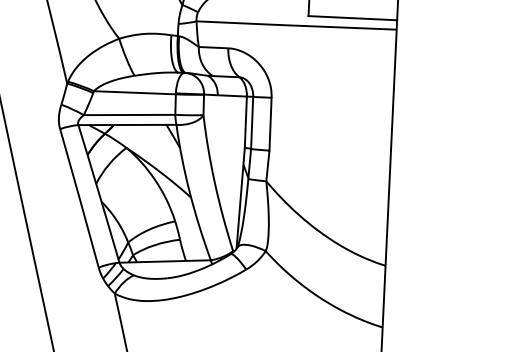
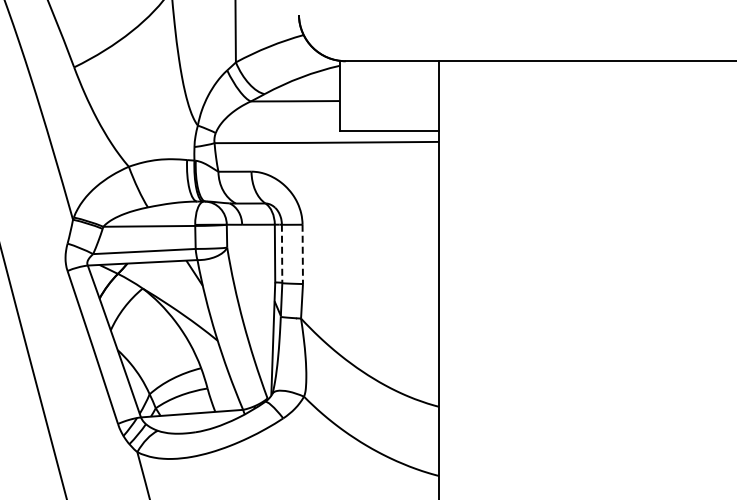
line: (252, 123) -> (282, 254), solid -> dashed
line: (270, 124) -> (302, 254), solid -> dashed

